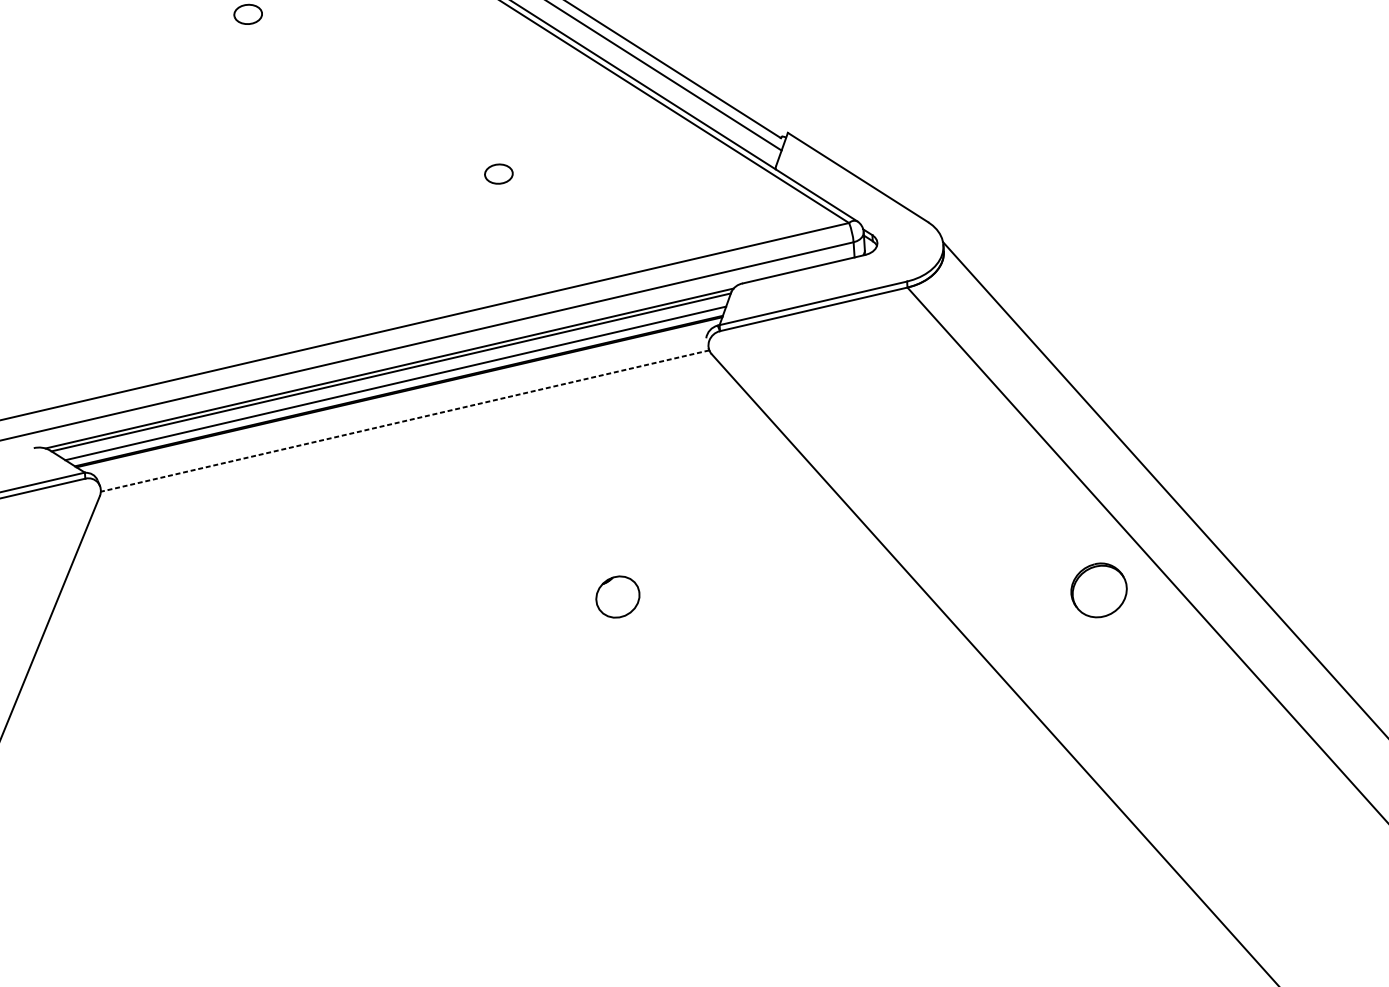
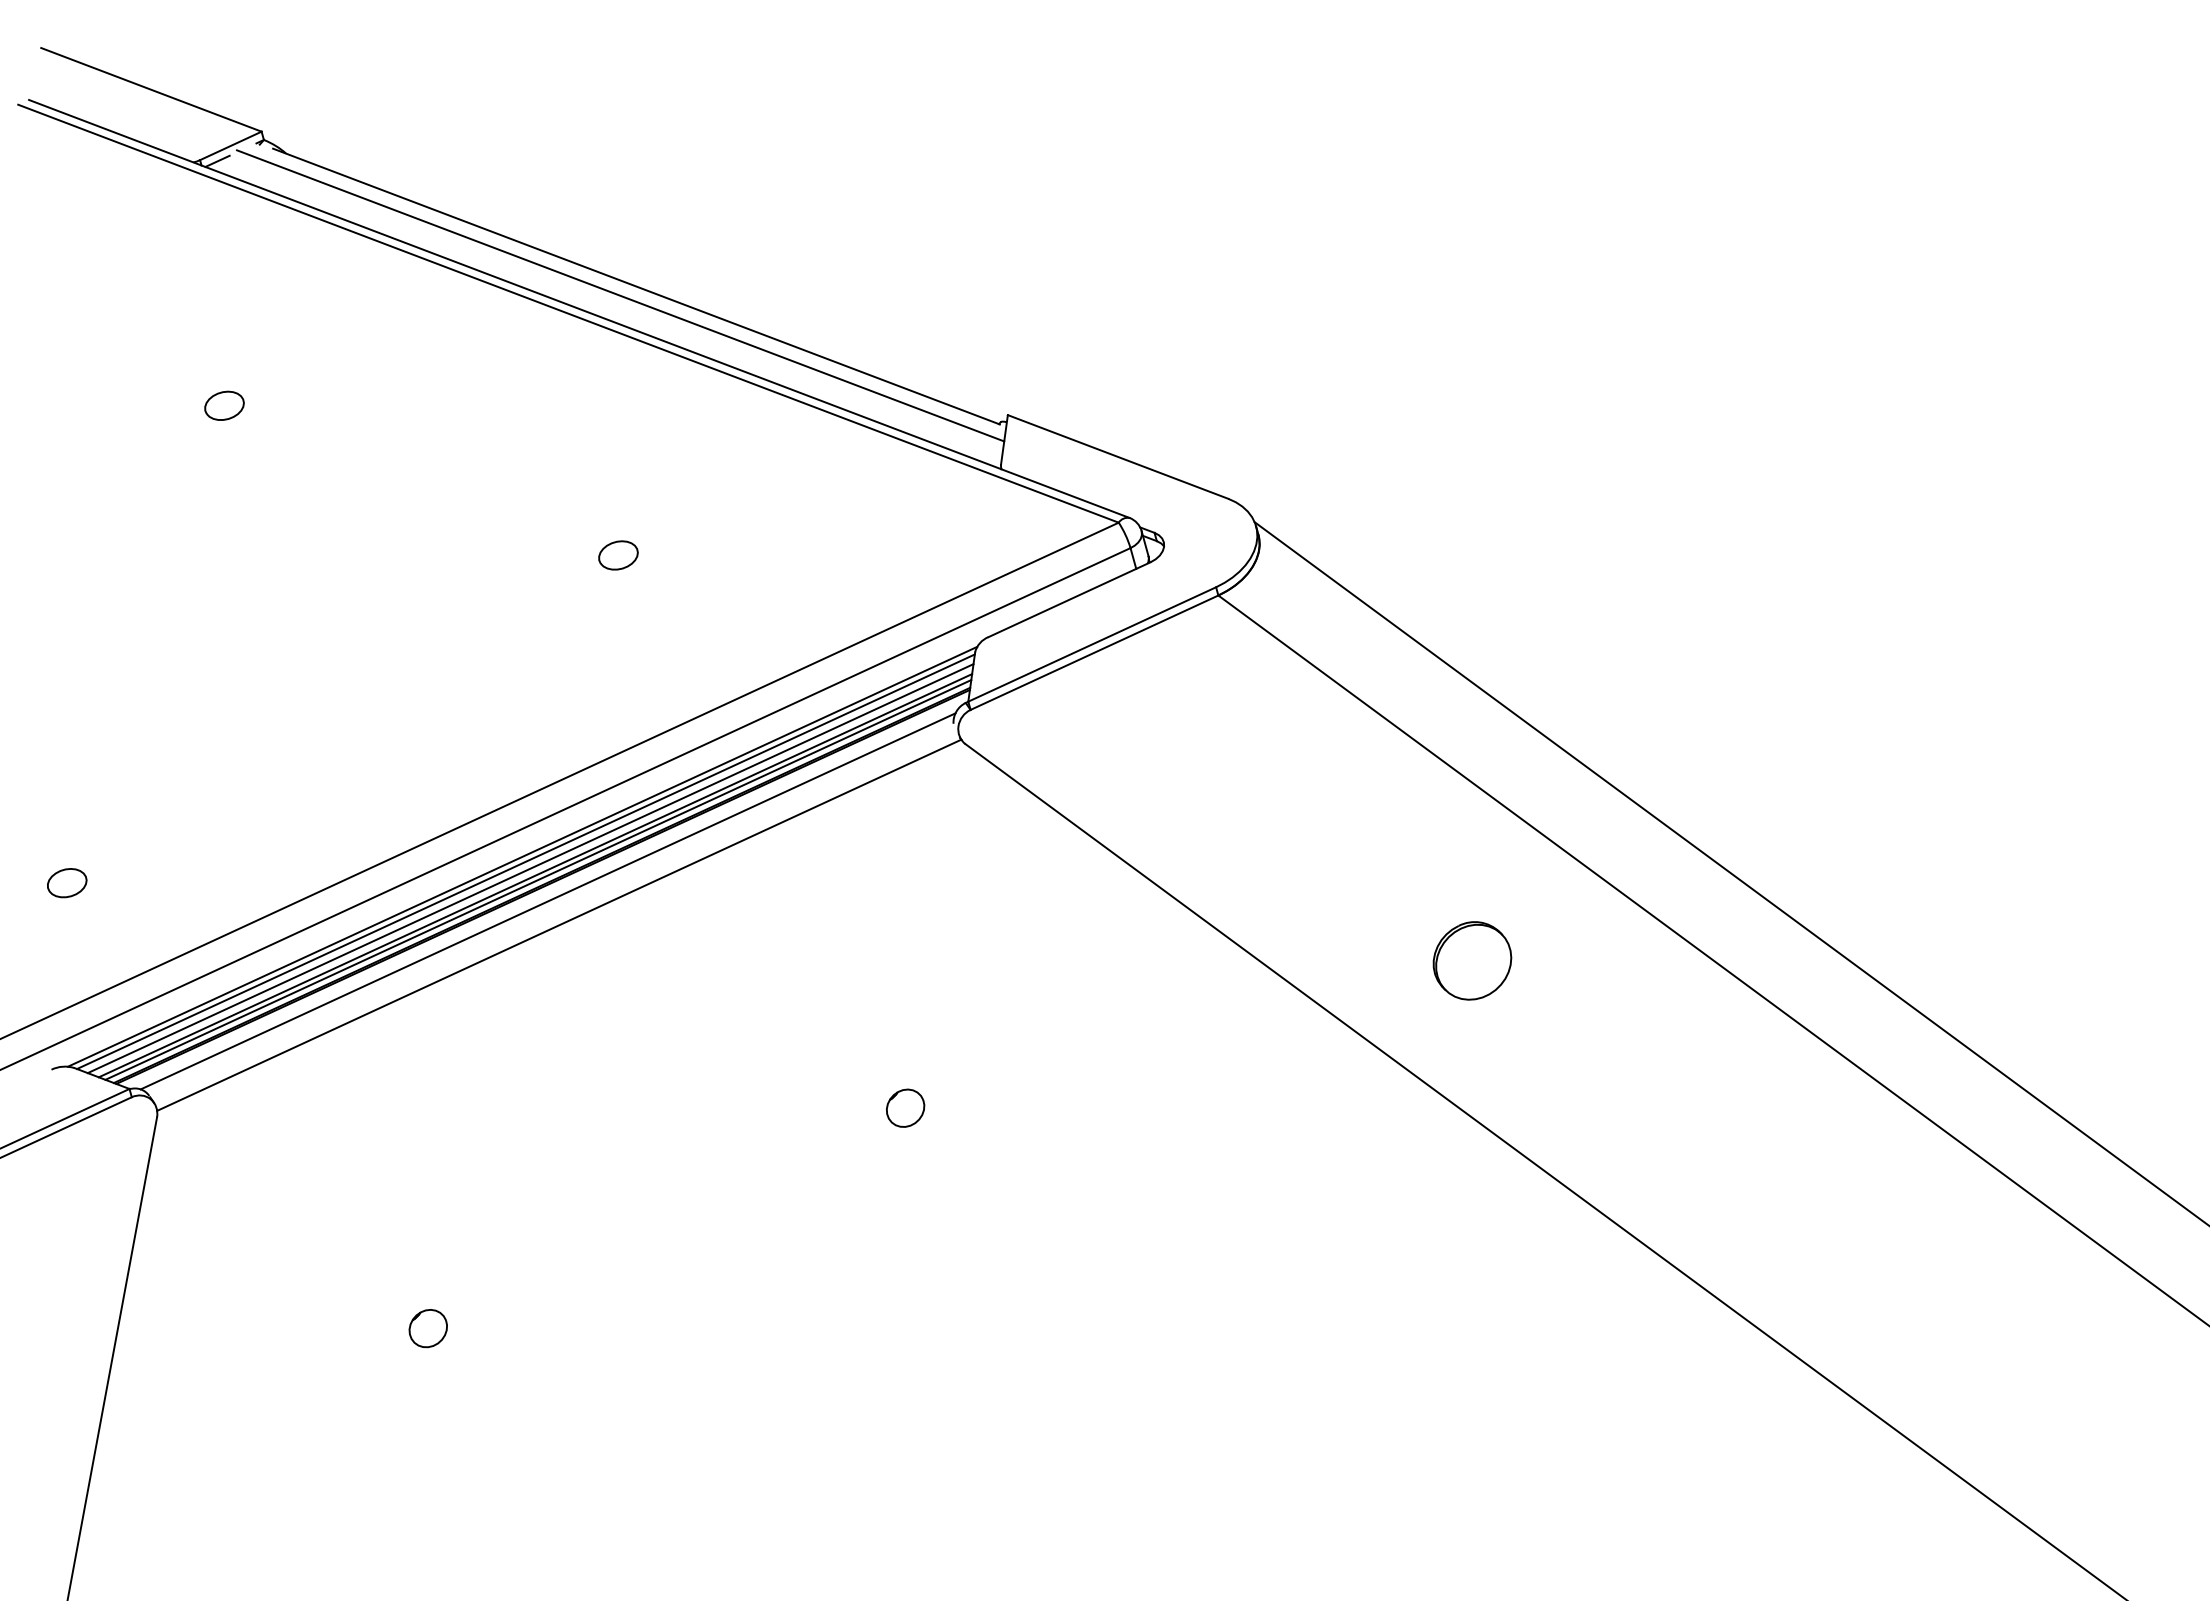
part: (71, 321) -> (67, 883), added
line: (393, 377) -> (530, 868), added
line: (397, 386) -> (538, 879), added
line: (400, 402) -> (547, 901), added
line: (405, 421) -> (559, 925), dashed -> solid
part: (1099, 590) -> (1472, 960), moved
part: (618, 596) -> (905, 1107), size x0.62
part: (256, 680) -> (427, 1328), added

